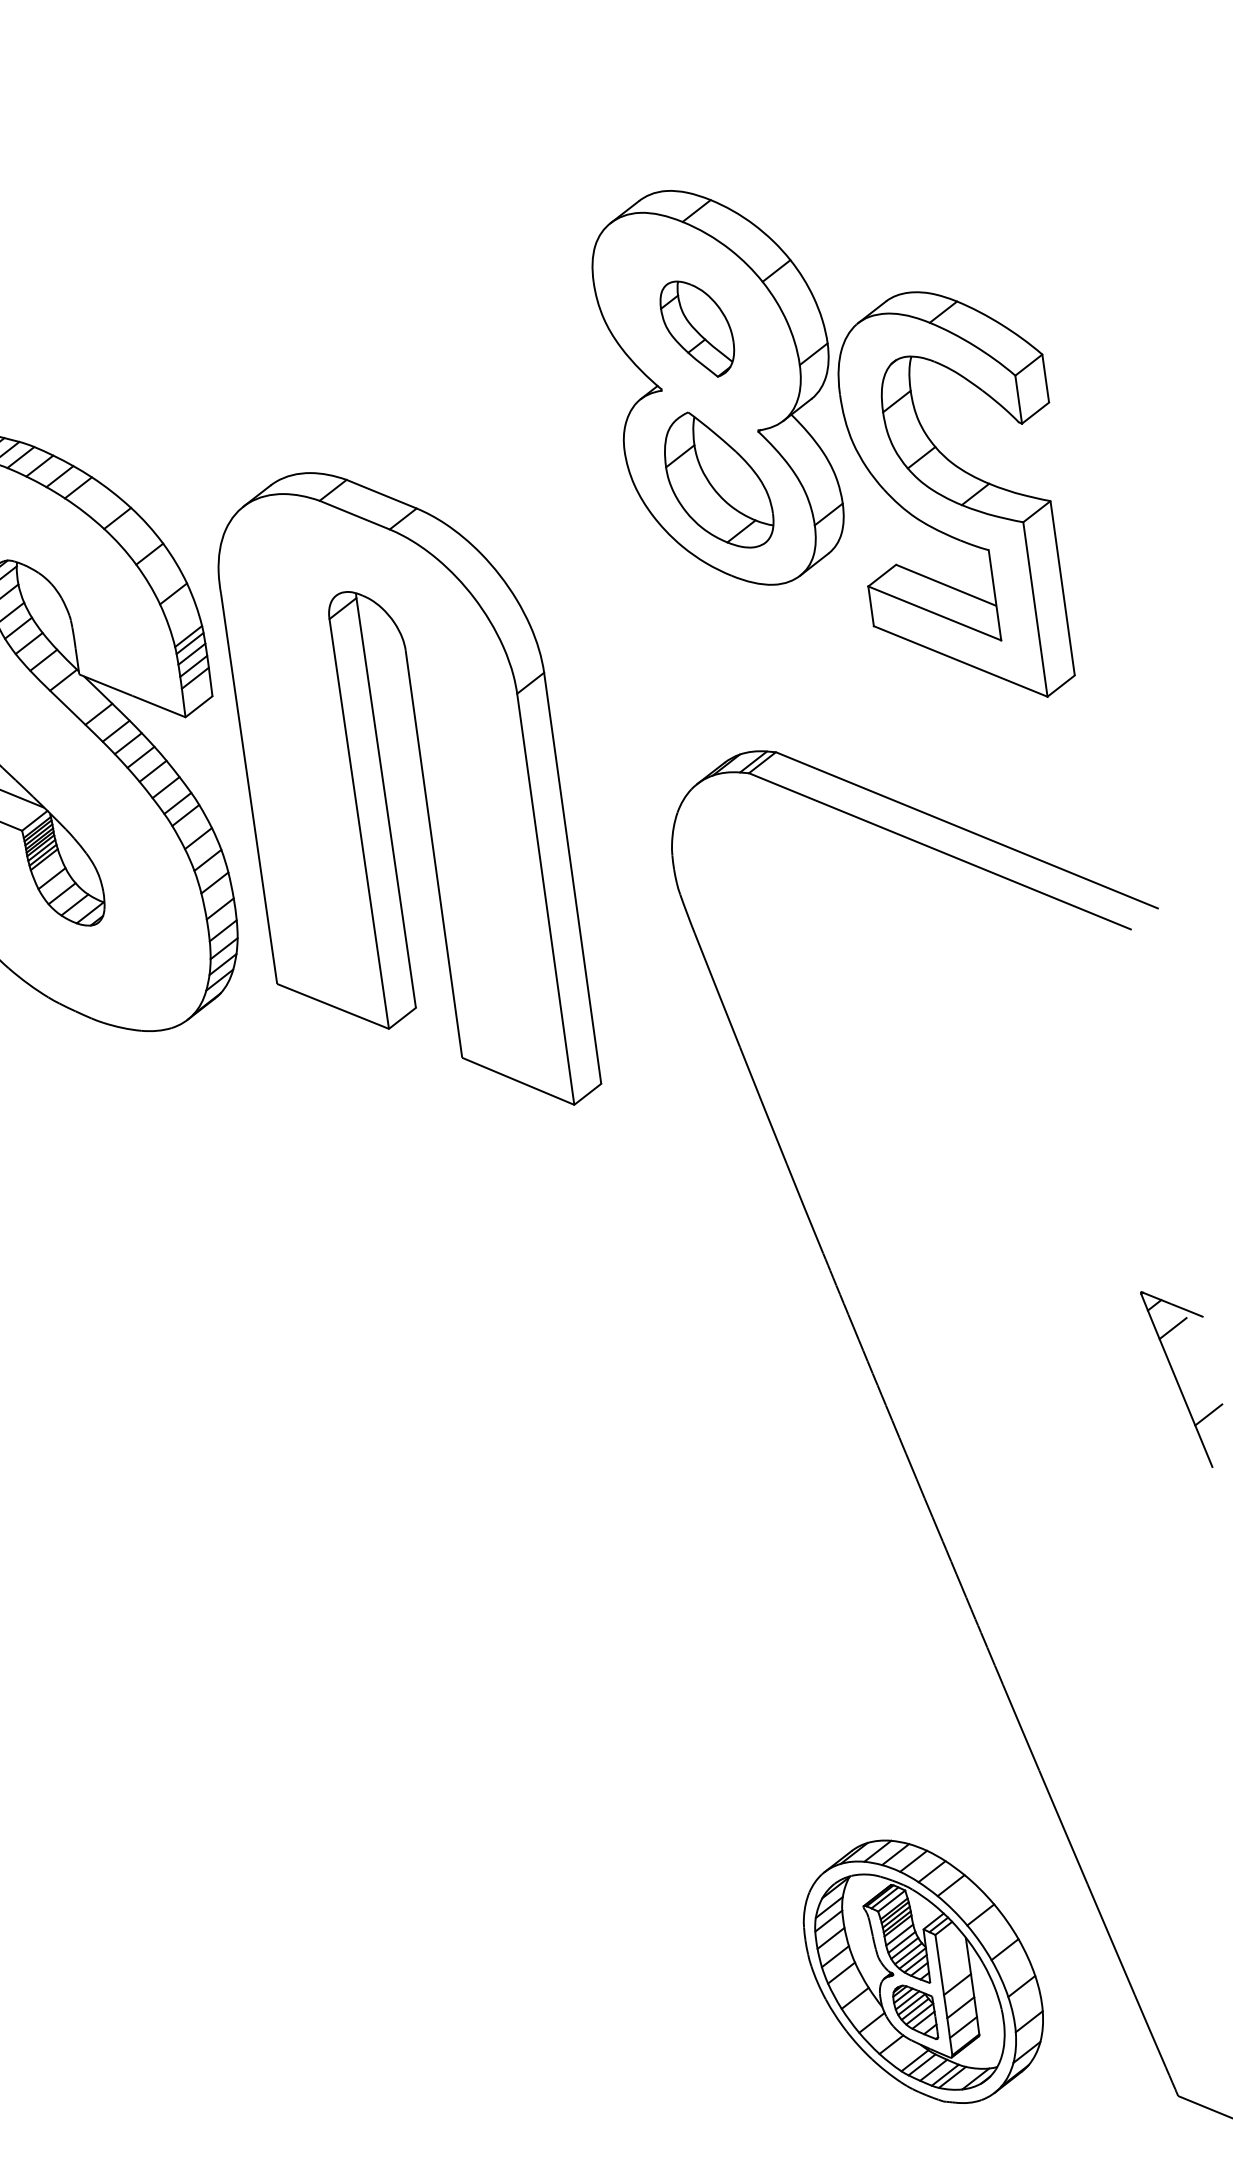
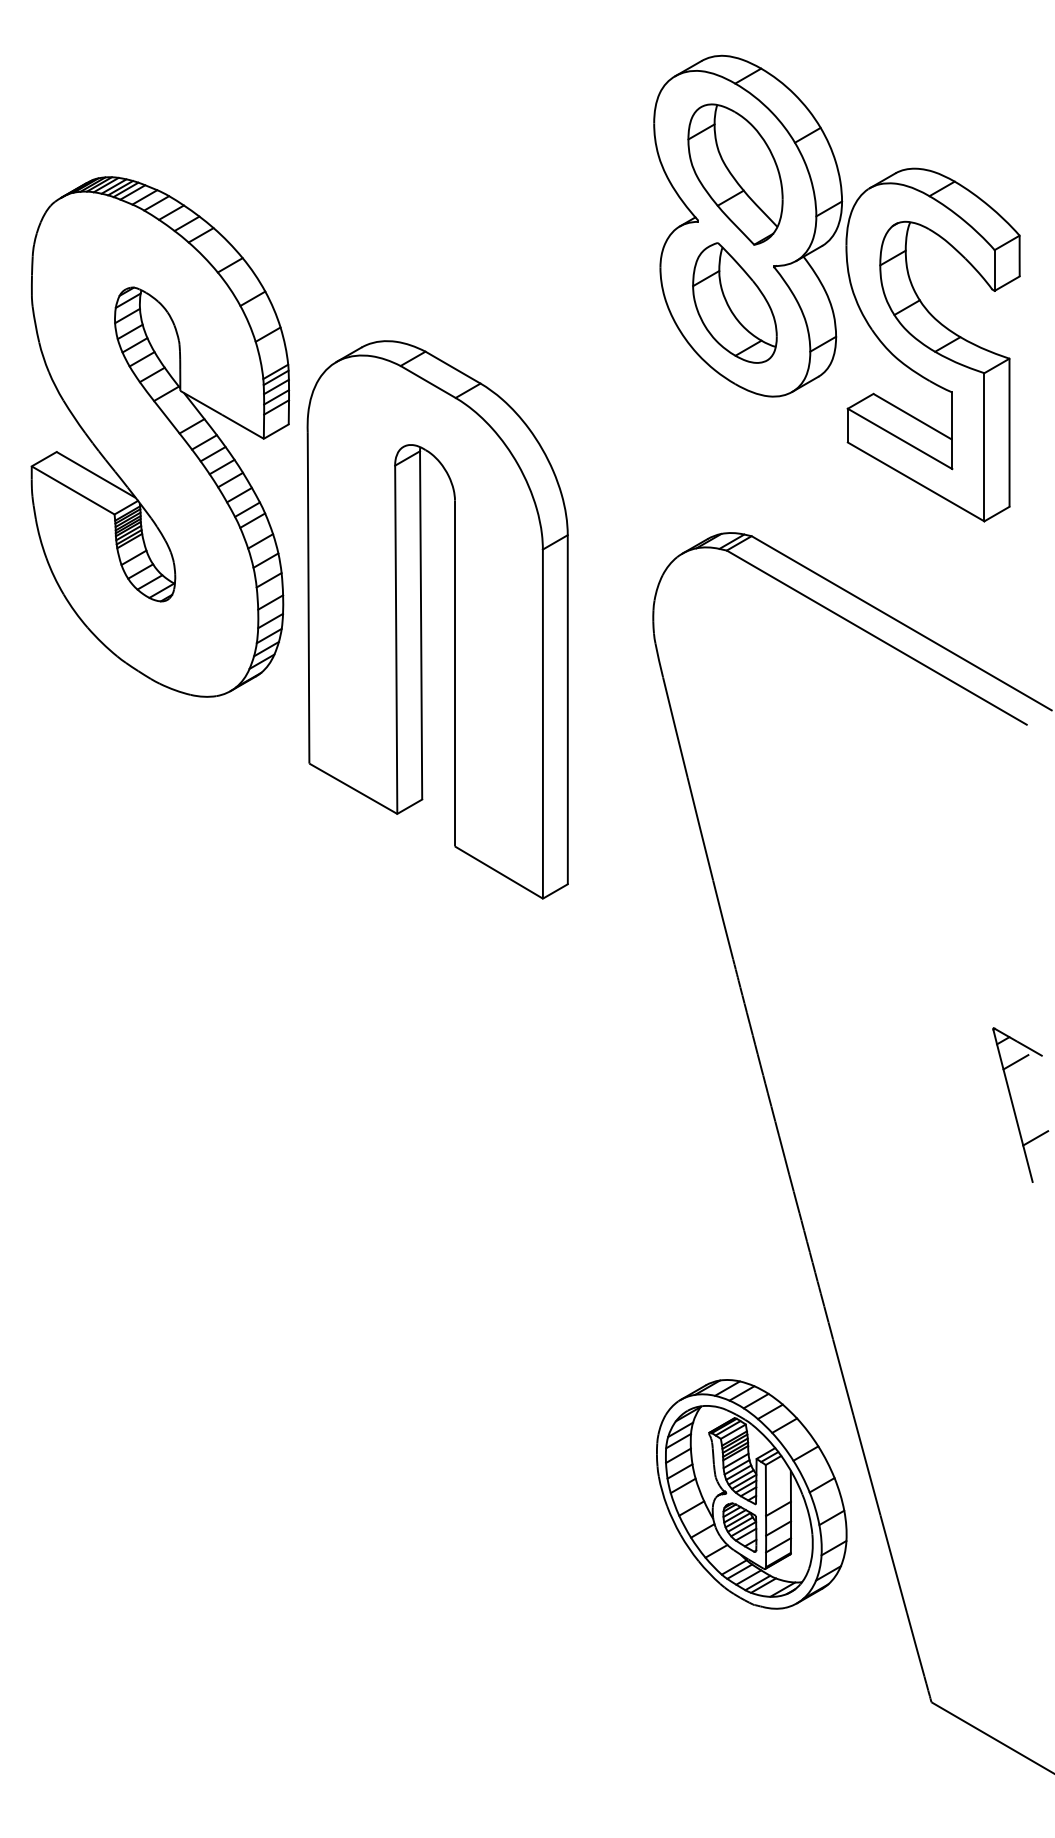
part: (697, 328) -> (735, 174), size x1.67
part: (385, 795) -> (421, 619), moved
part: (923, 1972) -> (751, 1494), moved

